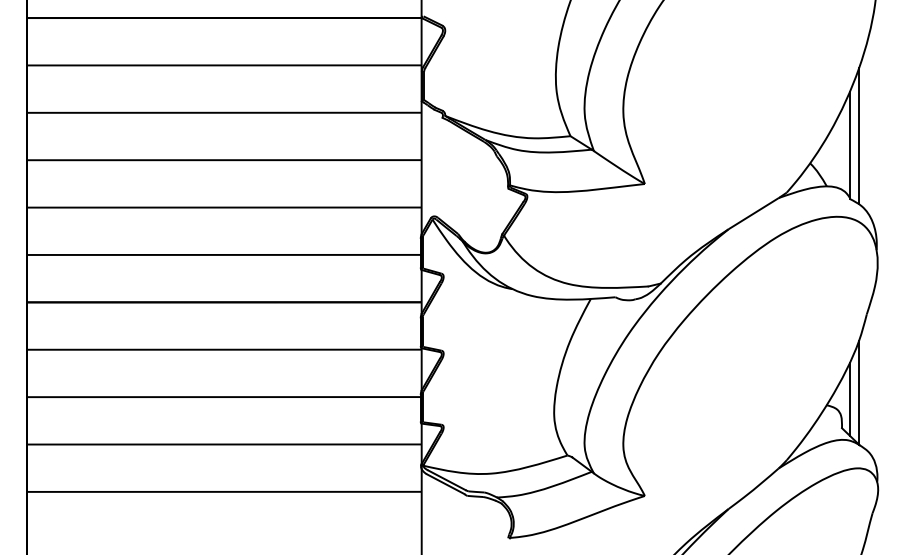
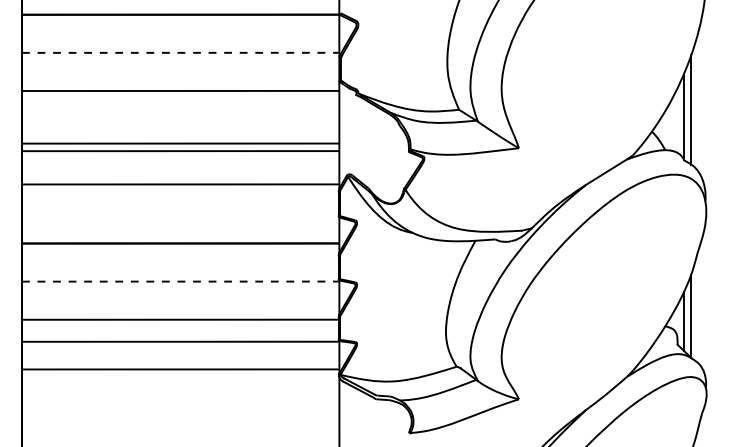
line: (224, 65) -> (180, 52), solid -> dashed
line: (223, 160) -> (179, 143), moved
line: (223, 207) -> (179, 151), moved
line: (223, 254) -> (179, 184), moved
line: (224, 349) -> (180, 281), solid -> dashed
line: (223, 444) -> (179, 341), moved
line: (223, 491) -> (179, 369), moved

